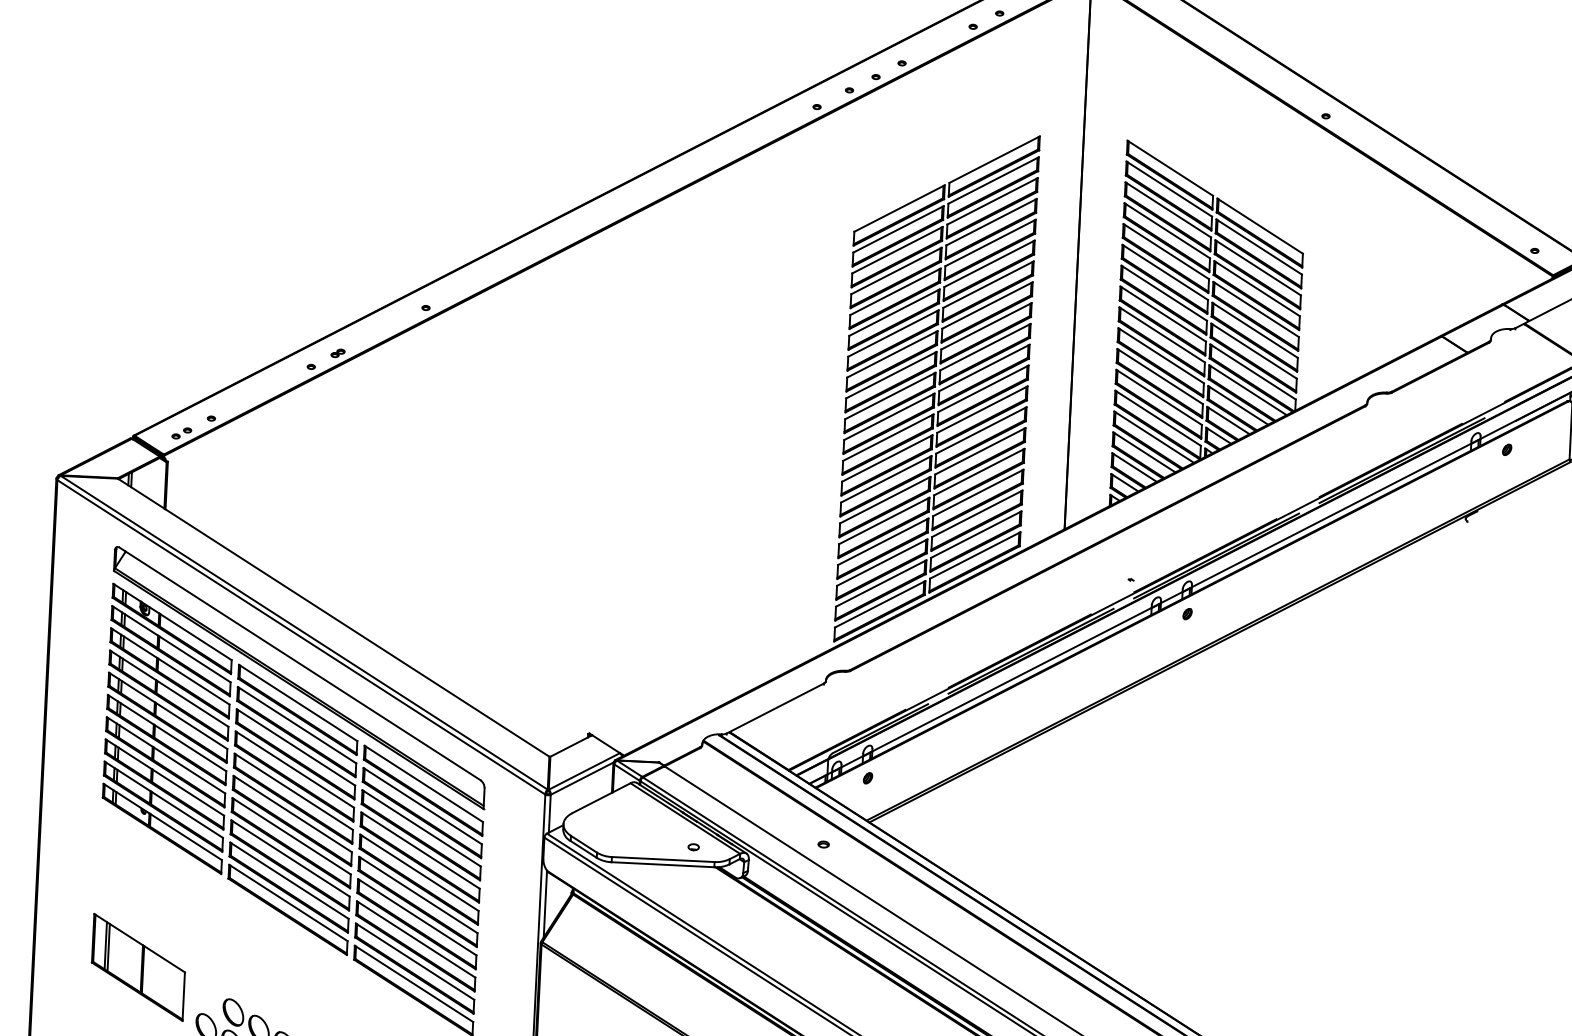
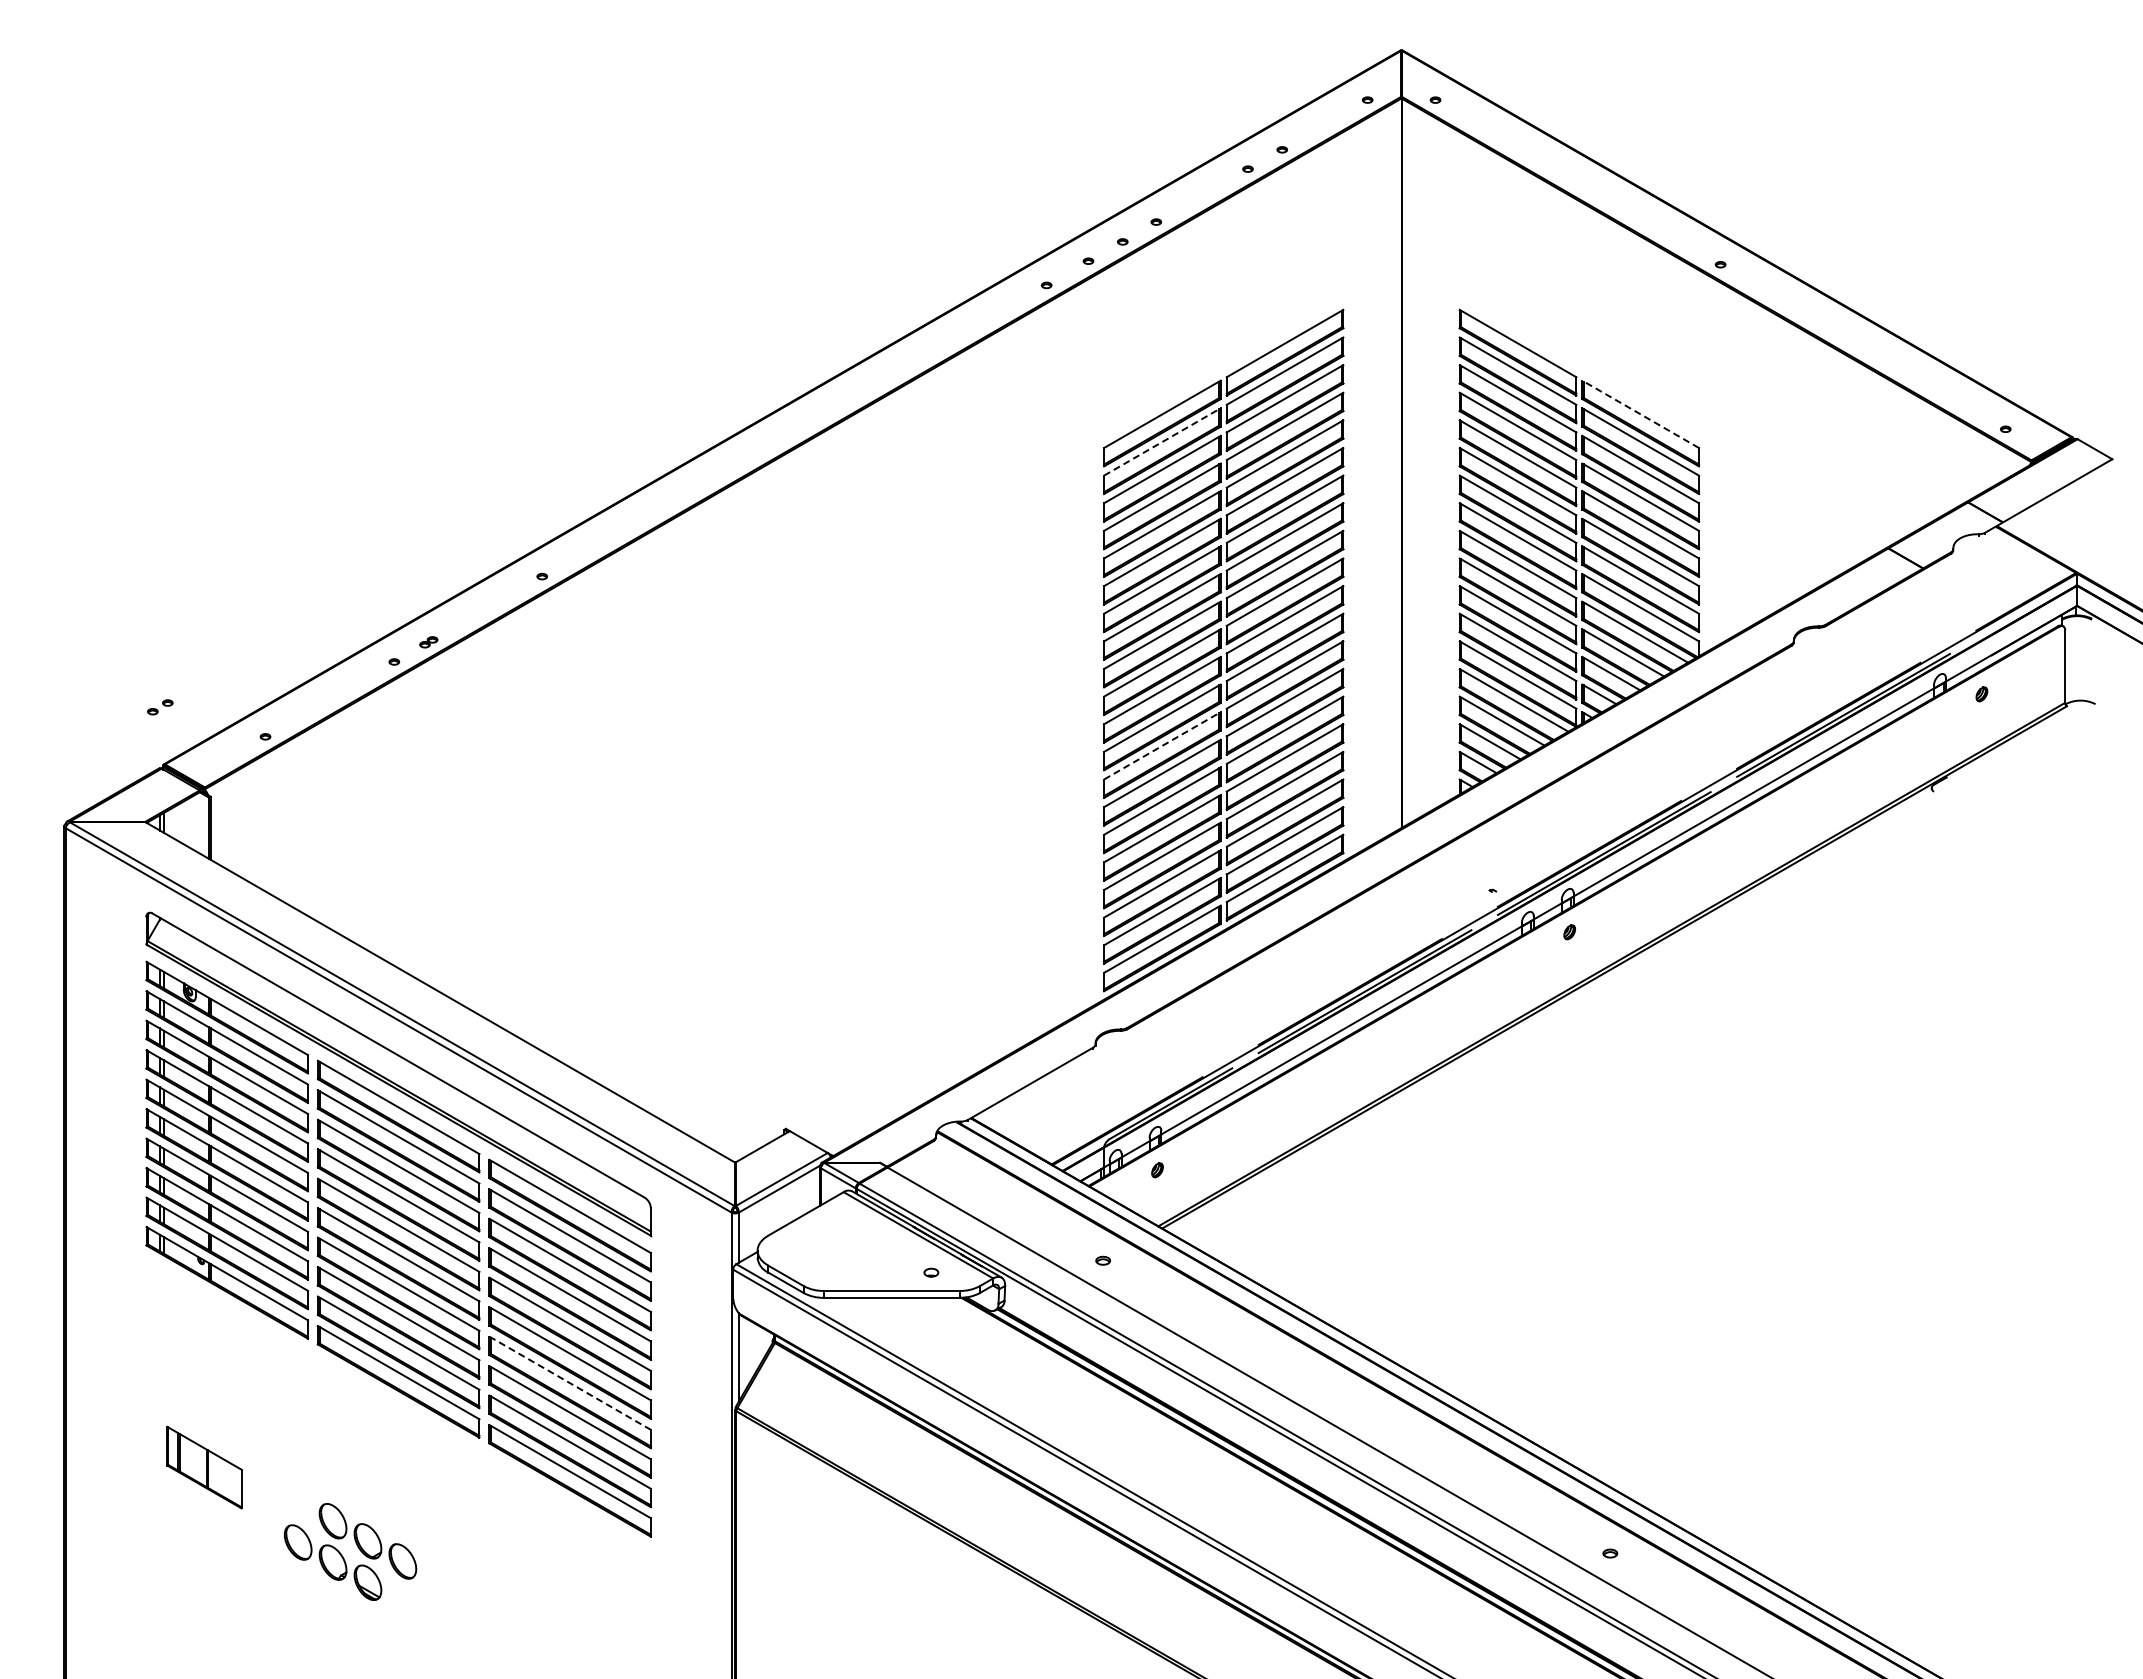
line: (1260, 226) -> (1640, 414), solid -> dashed
line: (898, 229) -> (1162, 441), solid -> dashed
part: (181, 433) -> (160, 707), moved
line: (887, 458) -> (1162, 745), solid -> dashed
line: (417, 917) -> (570, 1383), solid -> dashed
part: (138, 967) -> (204, 1467), size x0.6

